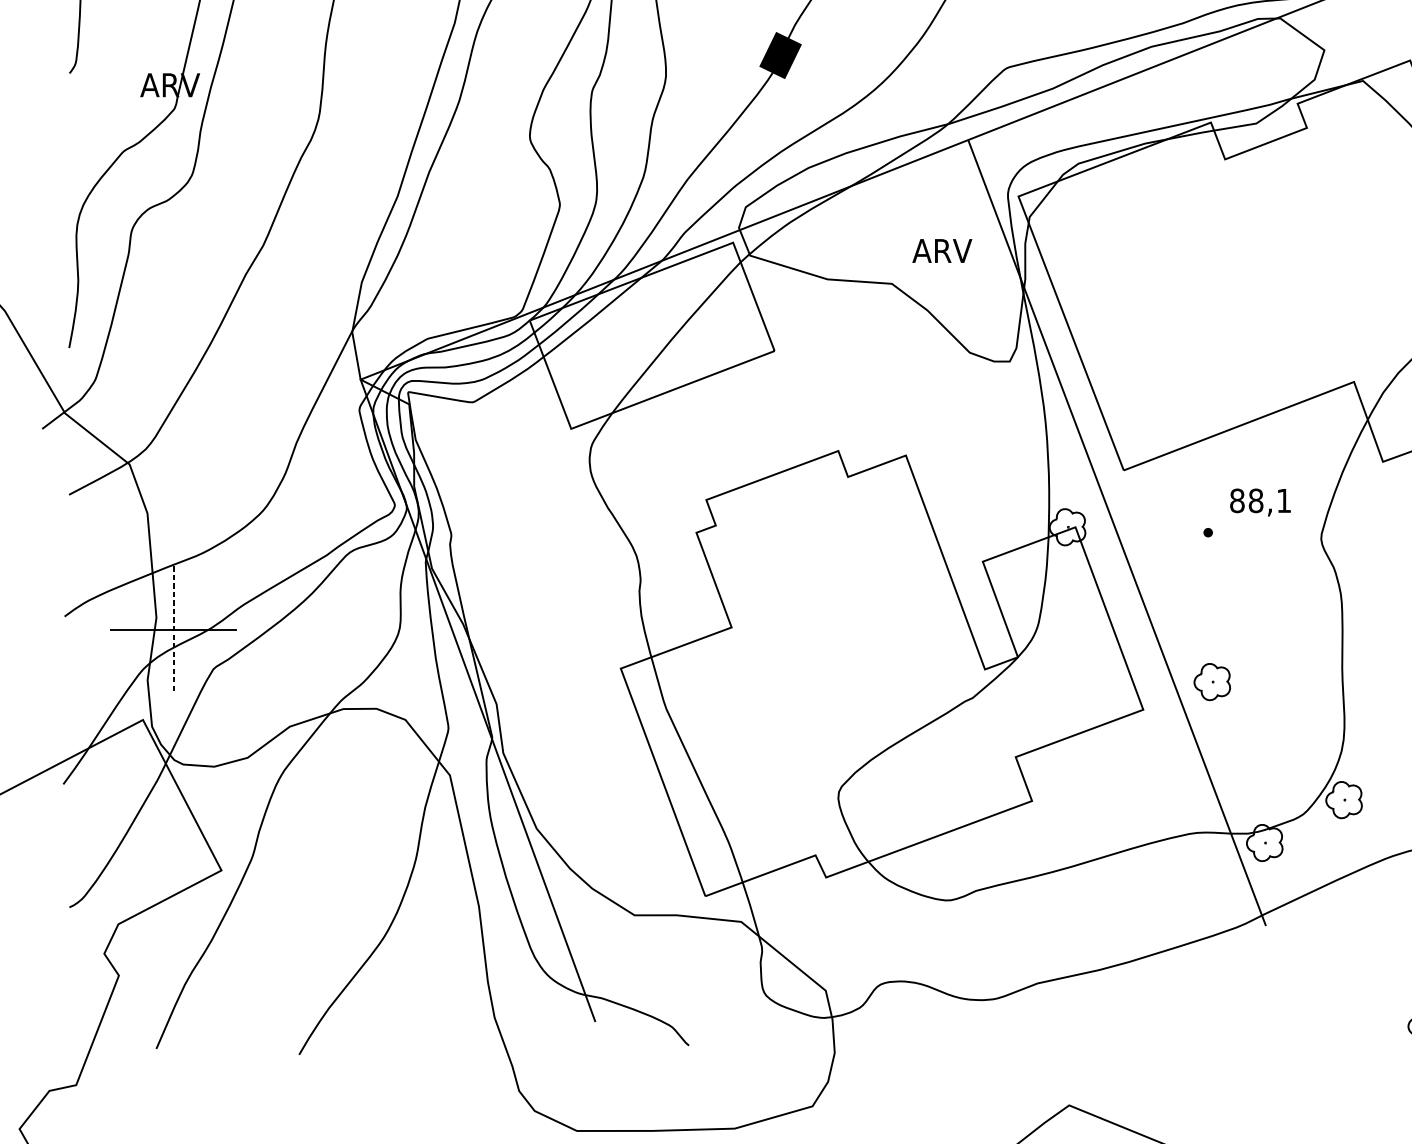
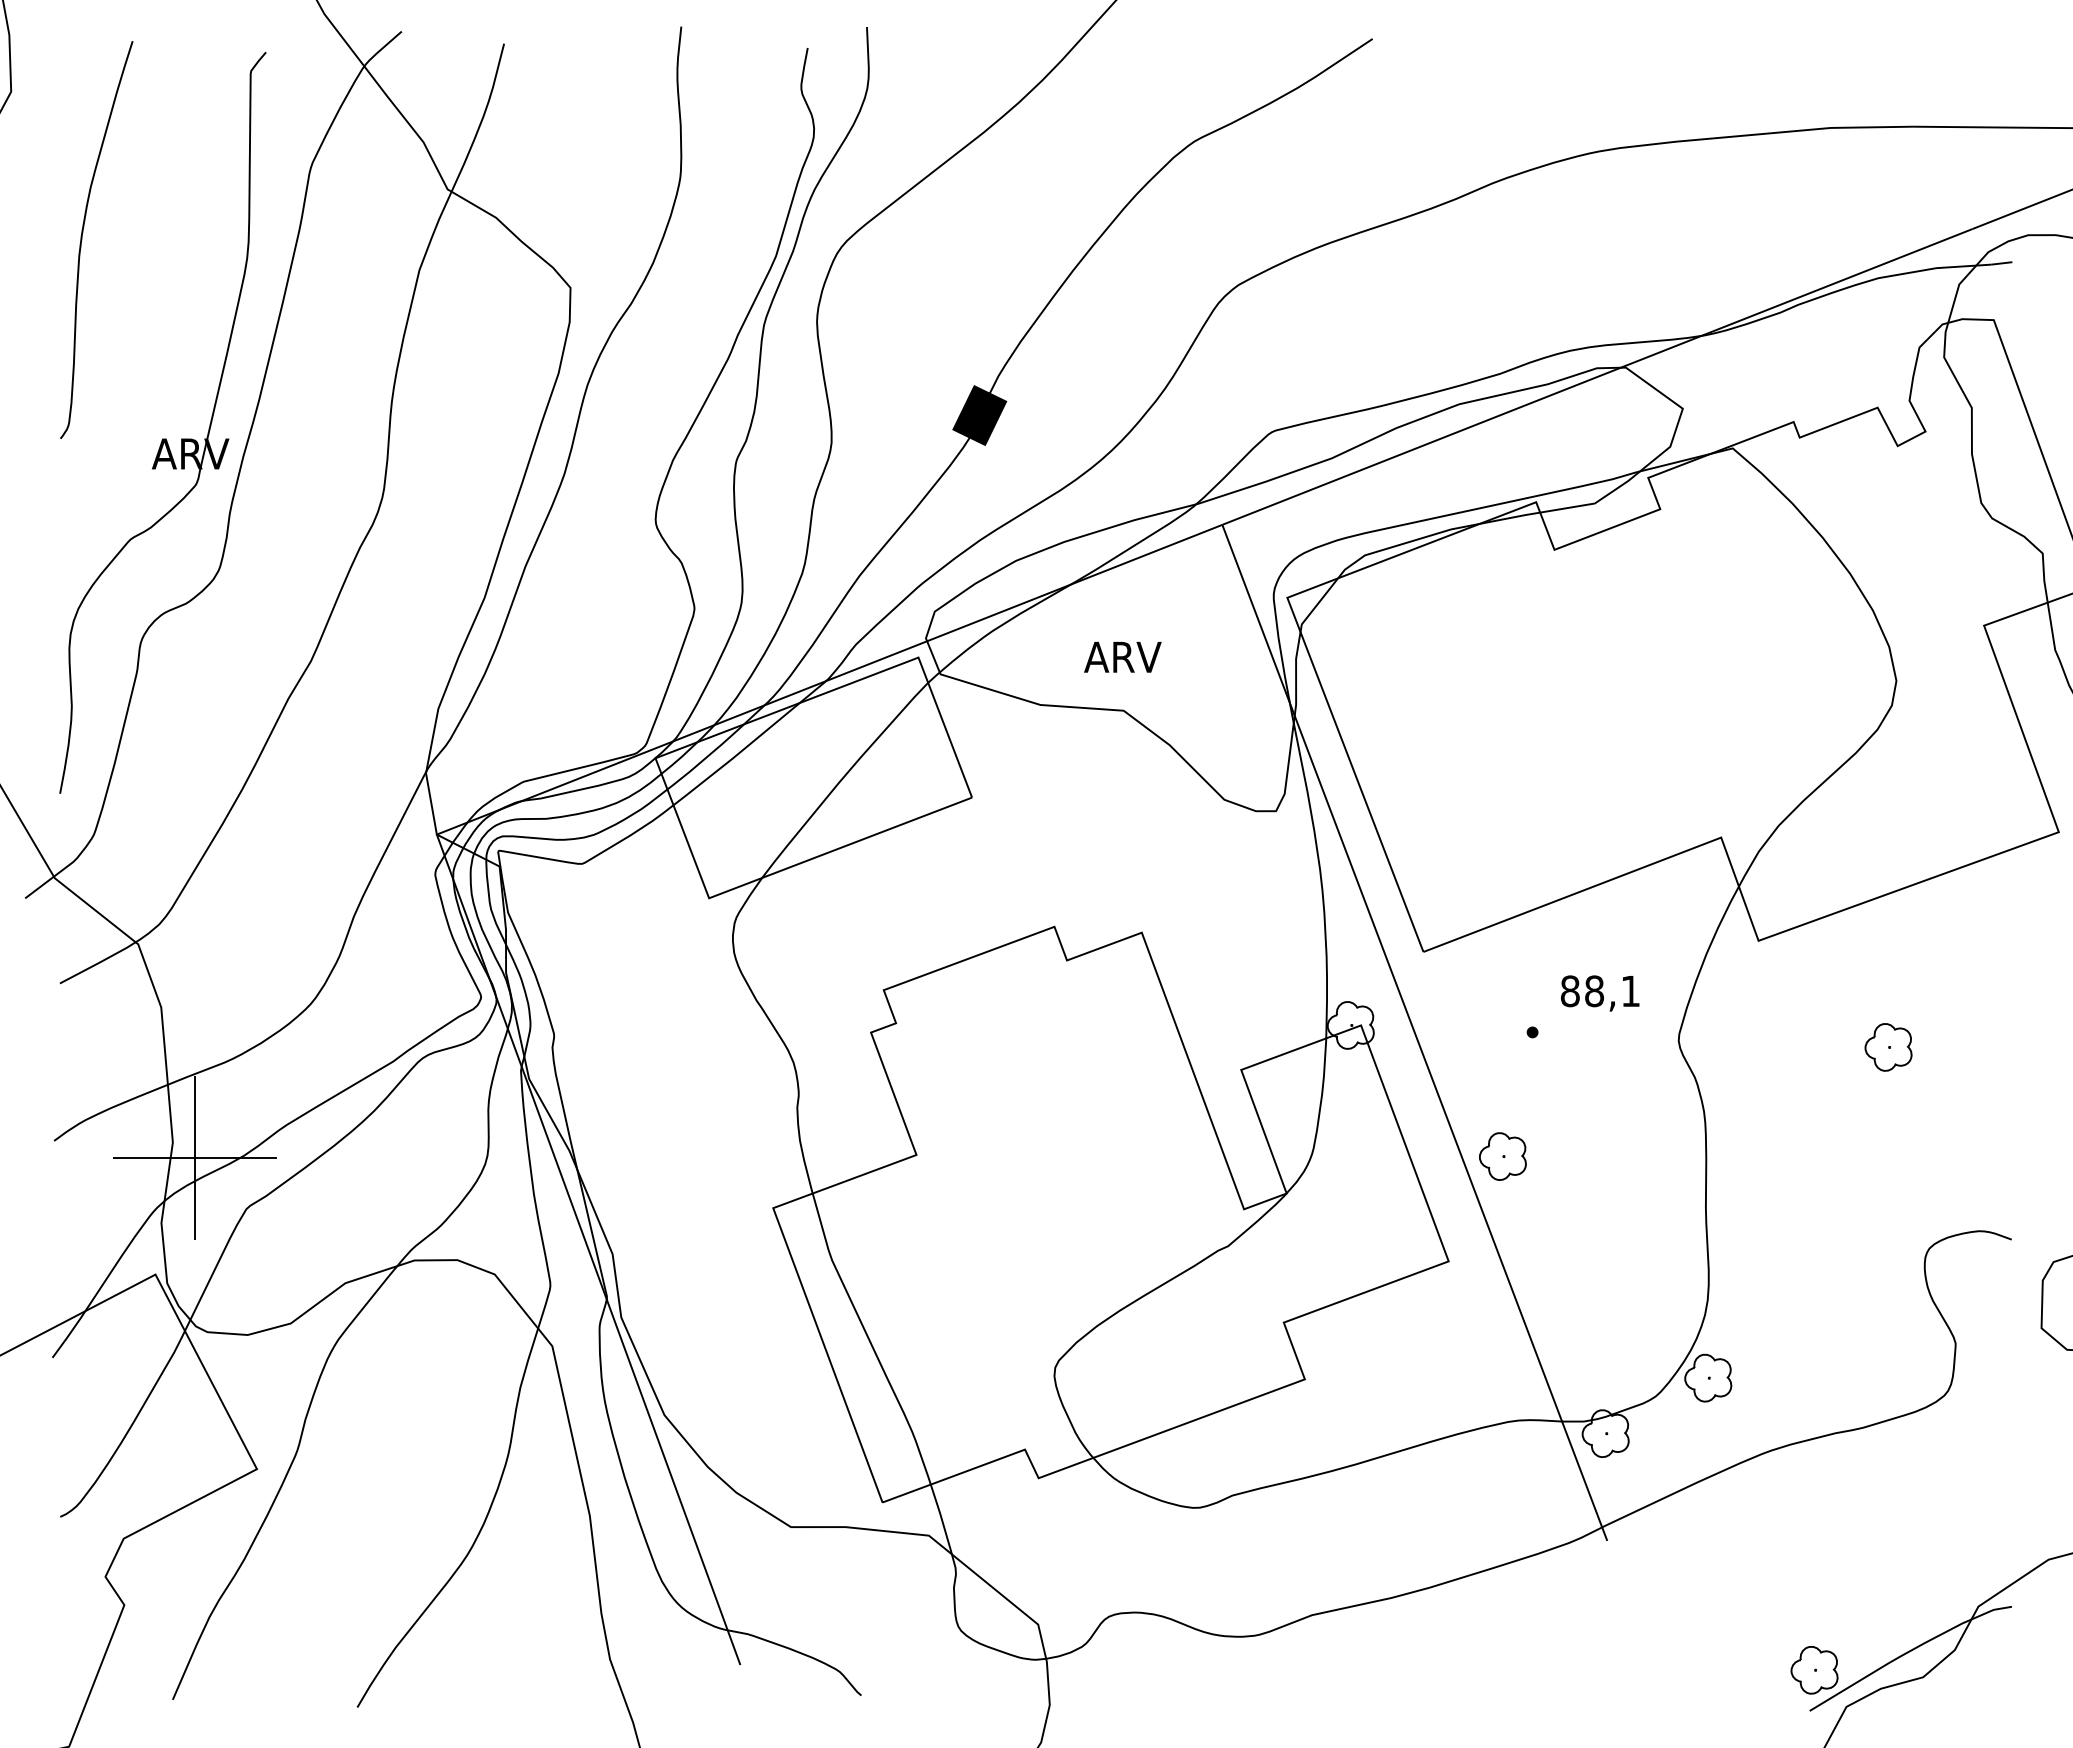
text: (942, 251) -> (1122, 657), moved
line: (173, 630) -> (195, 1158), dashed -> solid
part: (1212, 682) -> (1502, 1156), moved

